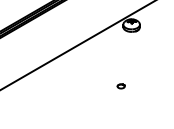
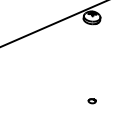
part: (120, 86) -> (91, 101), moved

